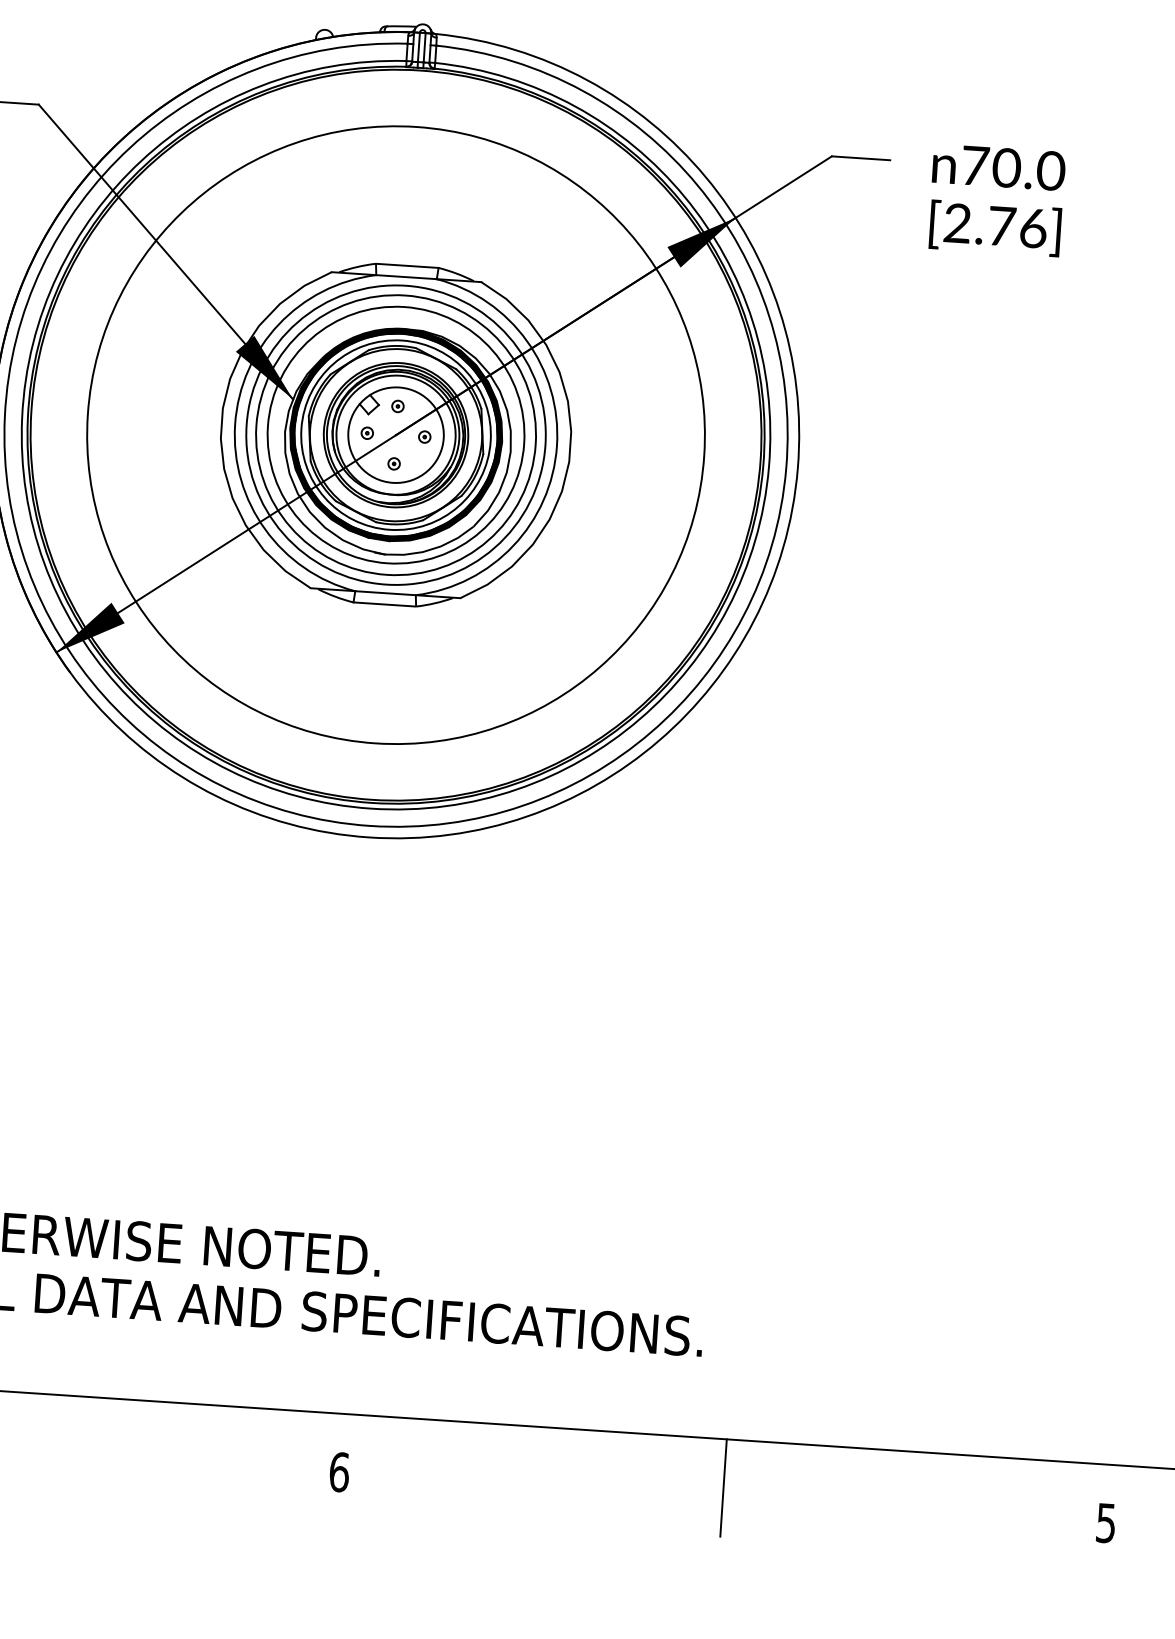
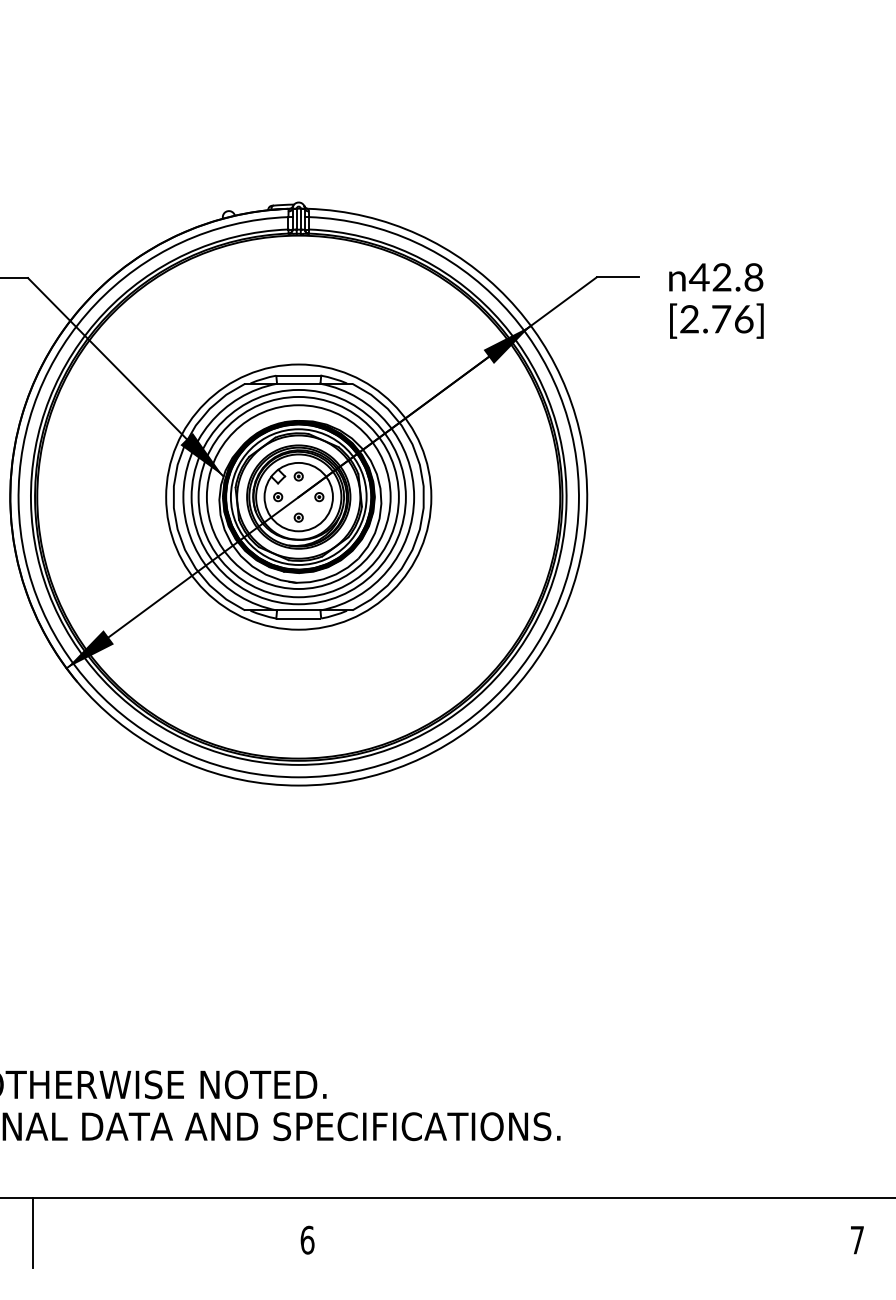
text: (1012, 168) -> (726, 277), 70.0 -> 42.8
circle: (395, 435) -> (298, 497), size x0.6
line: (723, 1488) -> (582, 1233), removed
text: (1104, 1523) -> (856, 1240), 5 -> 7

